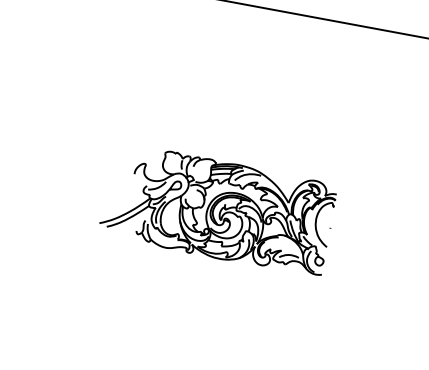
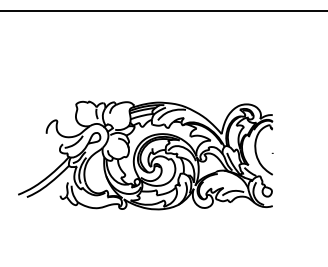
part: (219, 208) -> (146, 154), size x1.6

